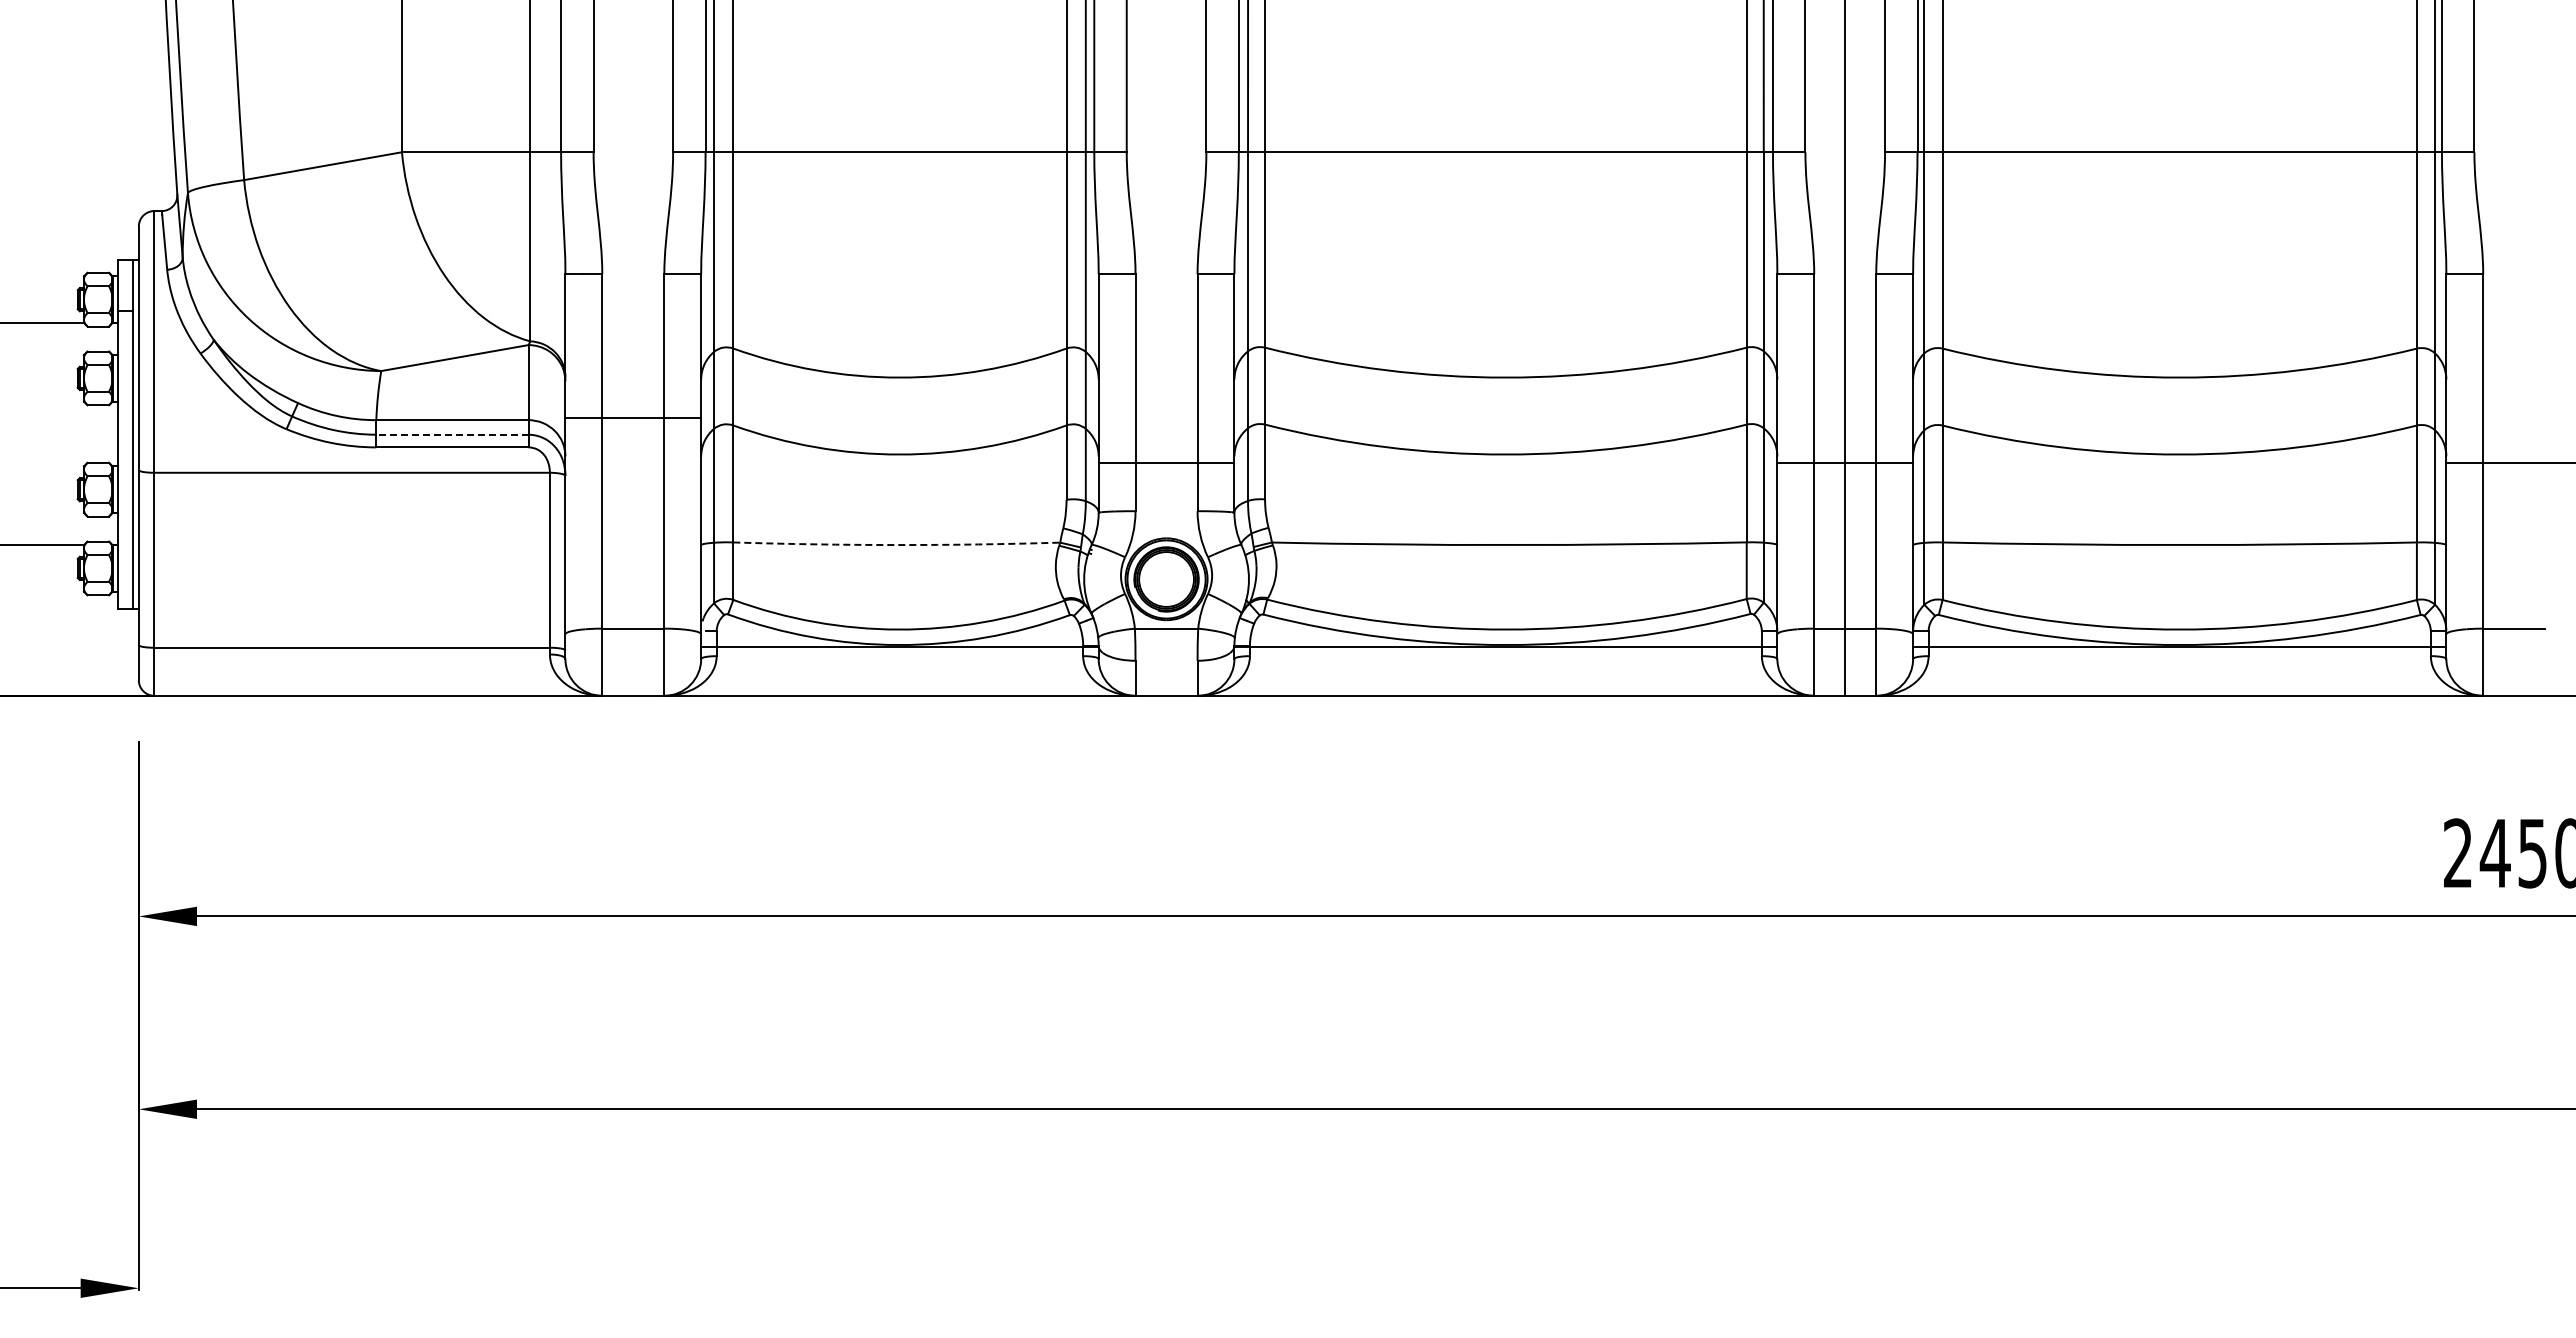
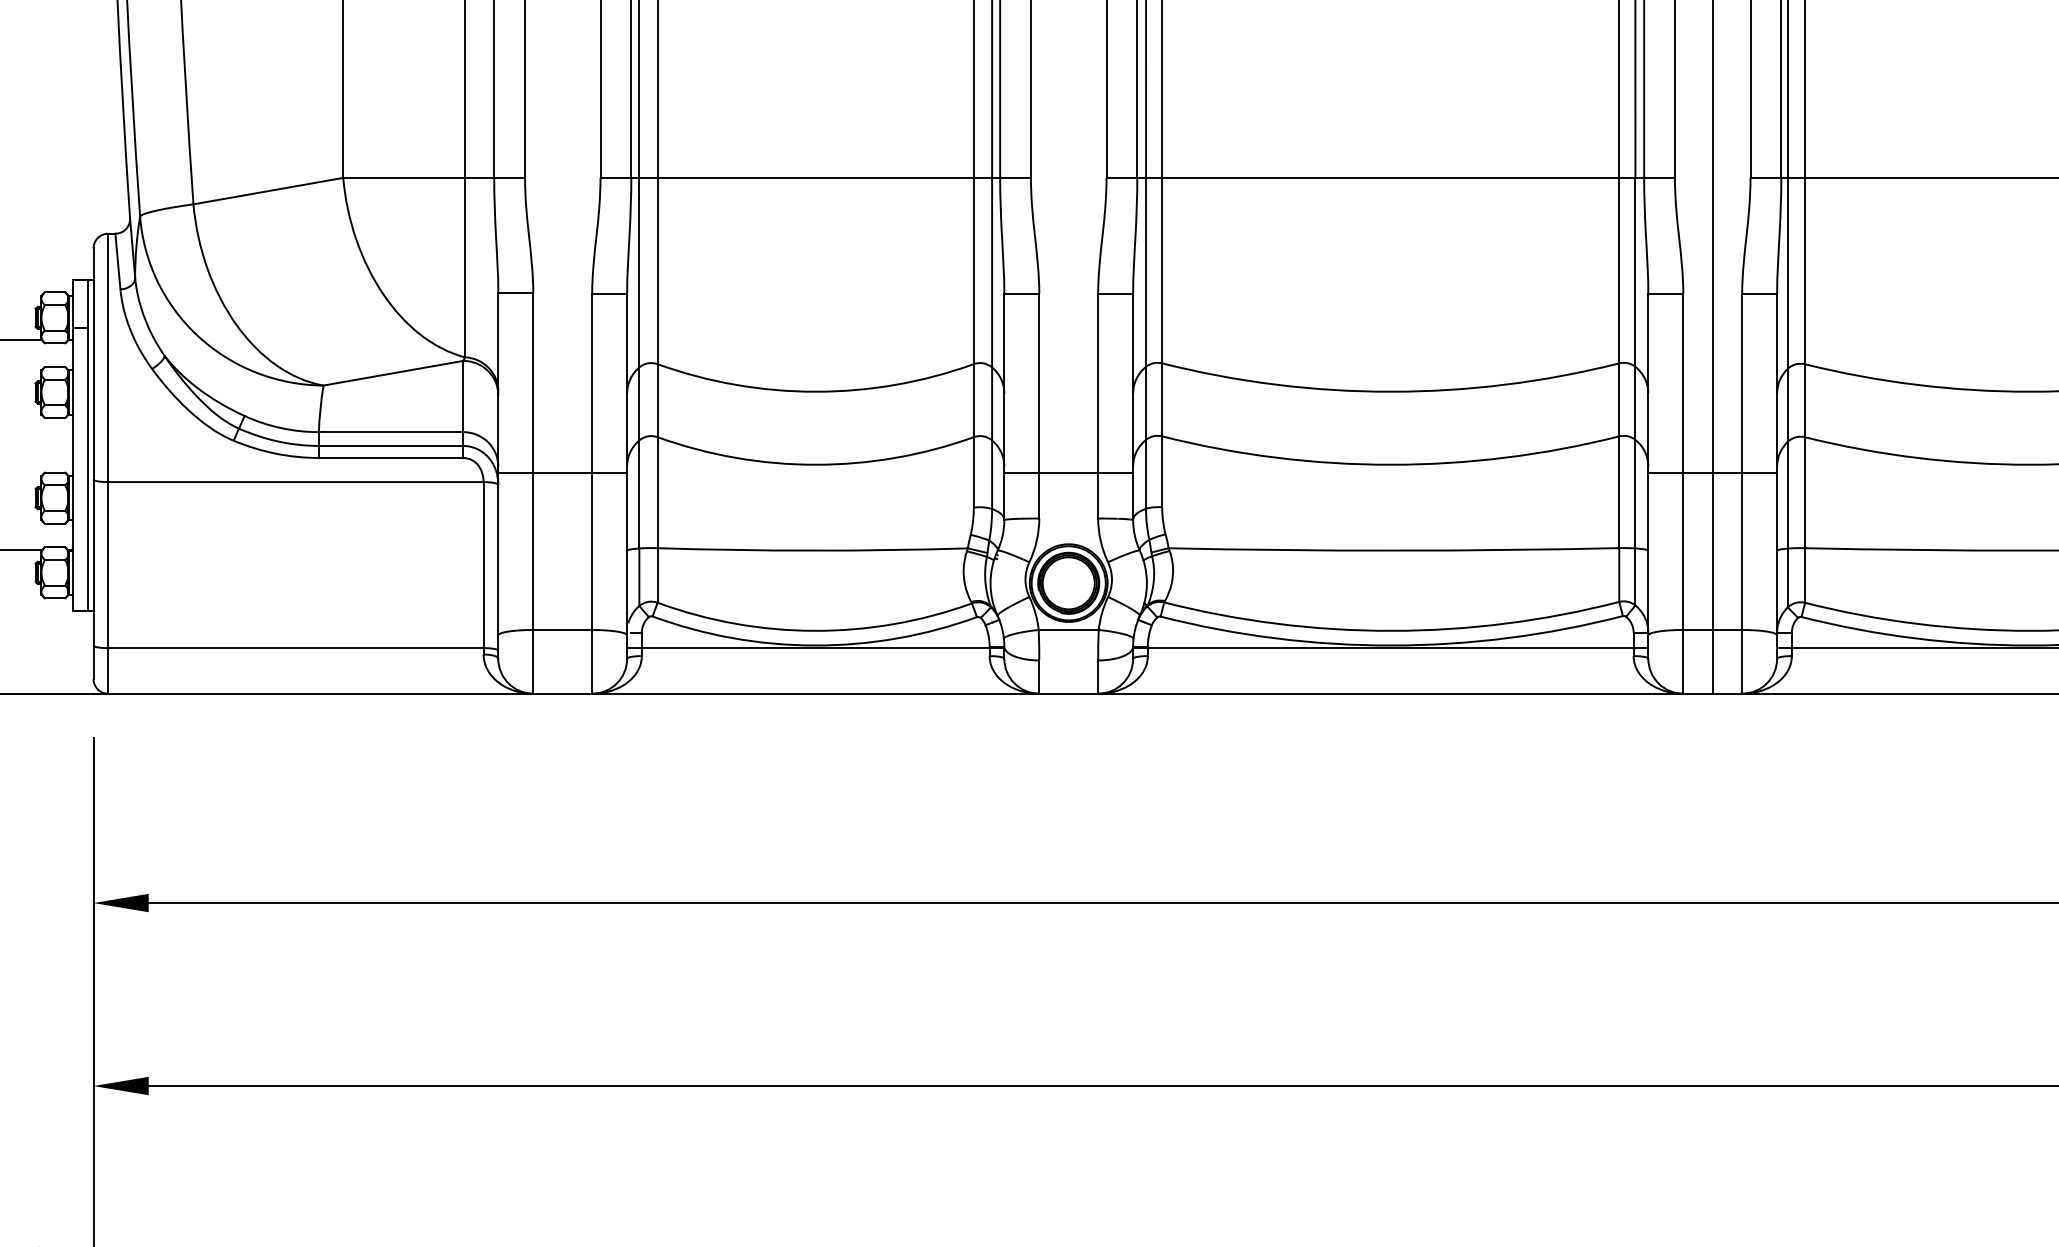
line: (633, 418) -> (562, 473), moved
line: (451, 434) -> (390, 445), dashed -> solid
arc: (896, 545) -> (812, 551), dashed -> solid

